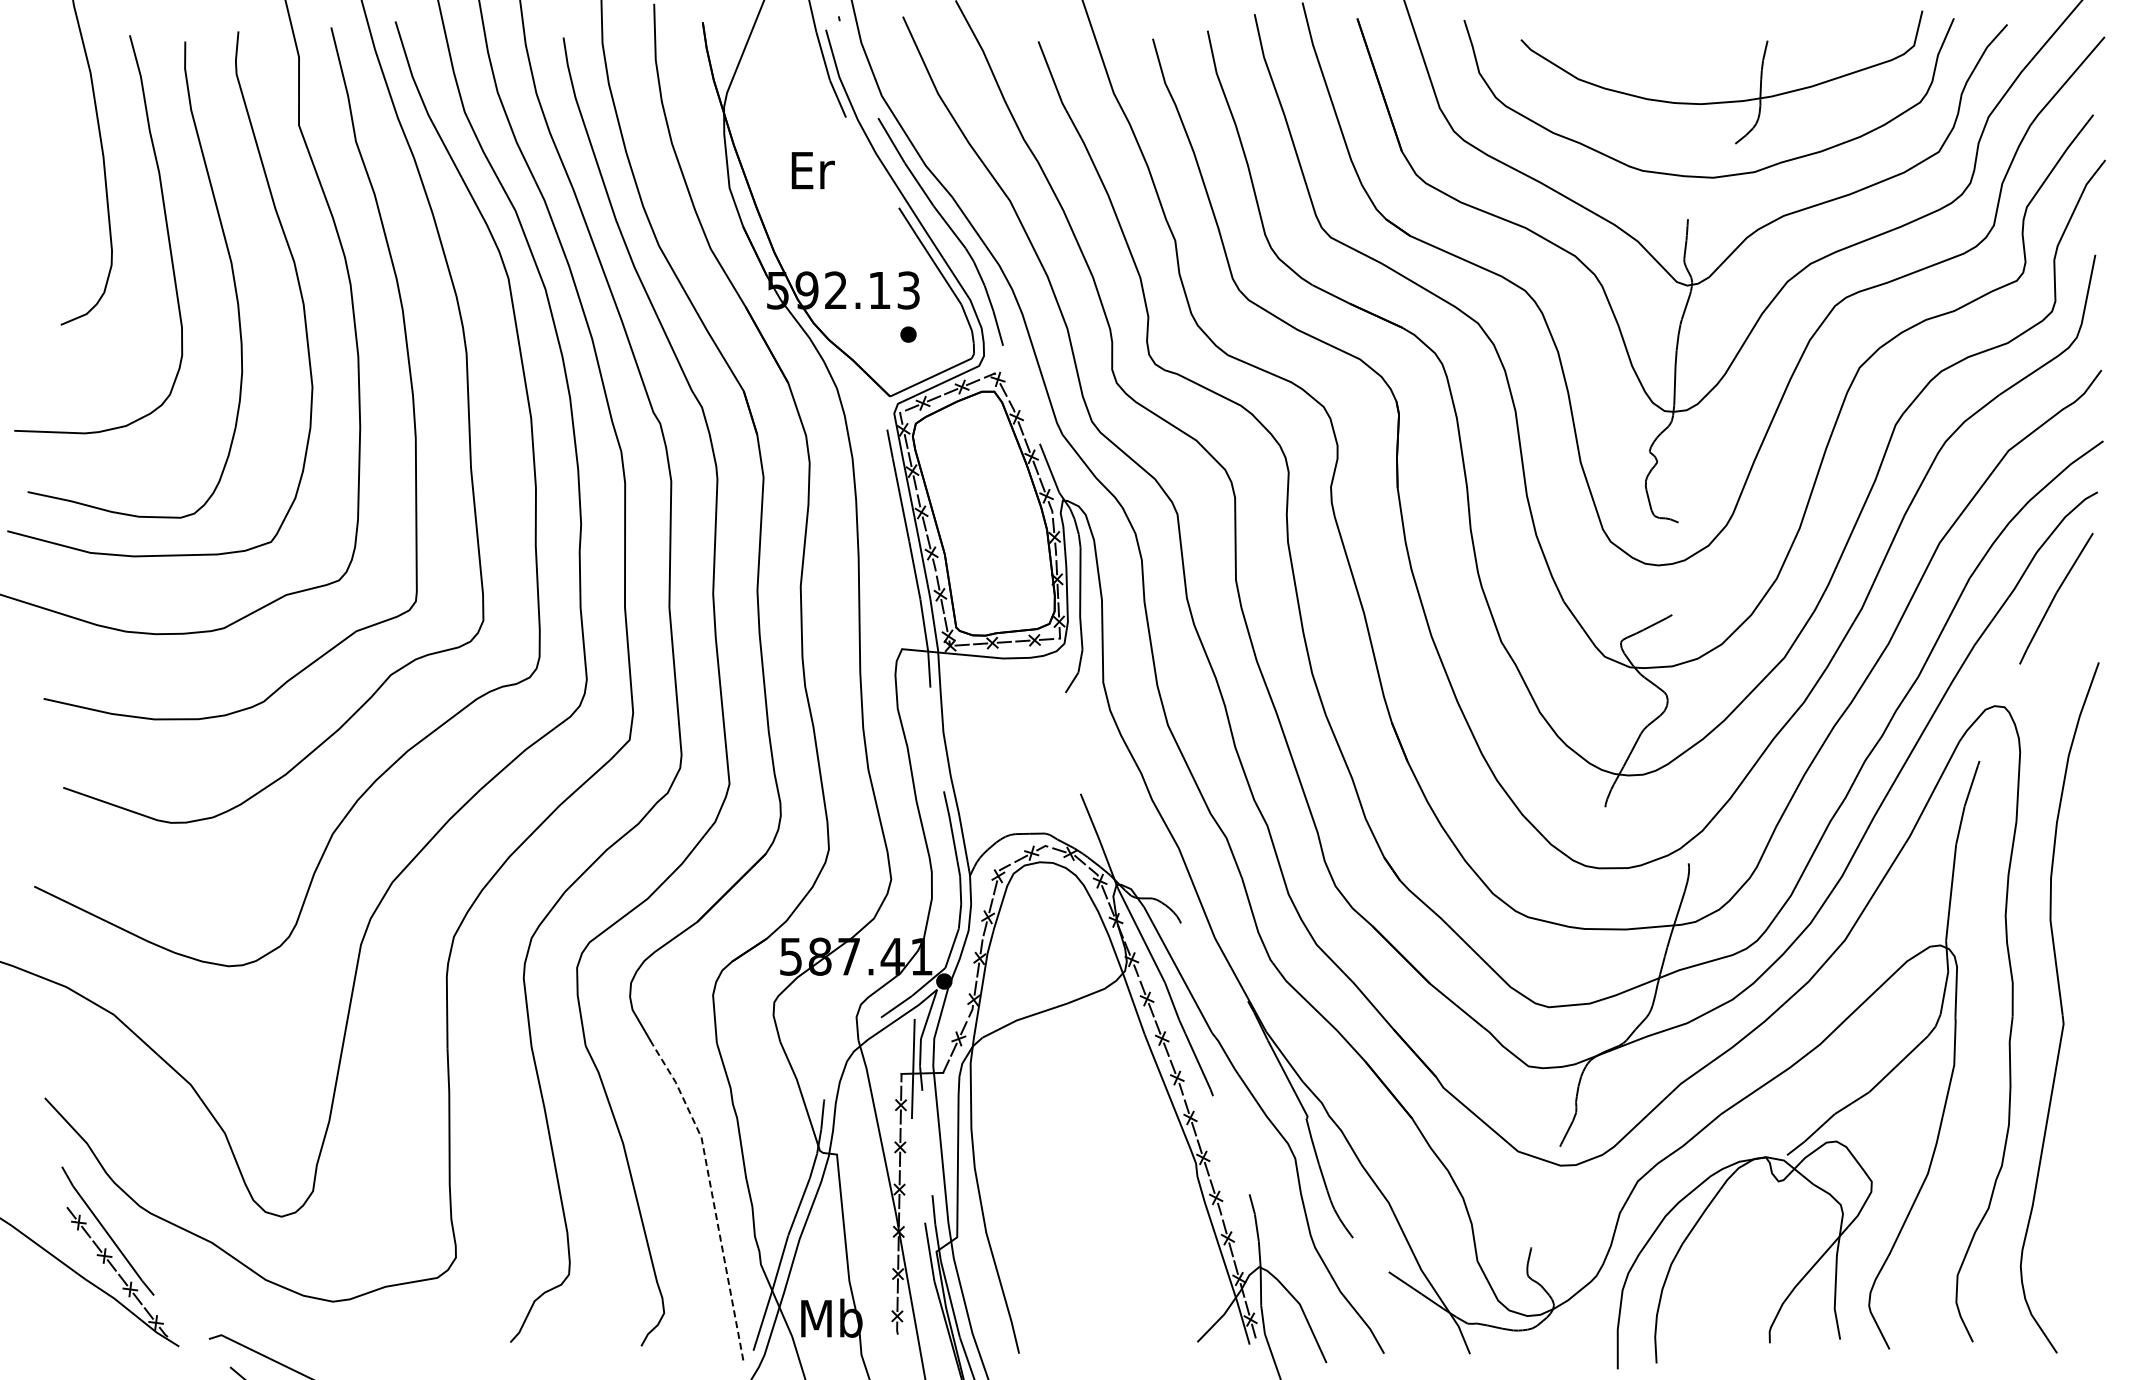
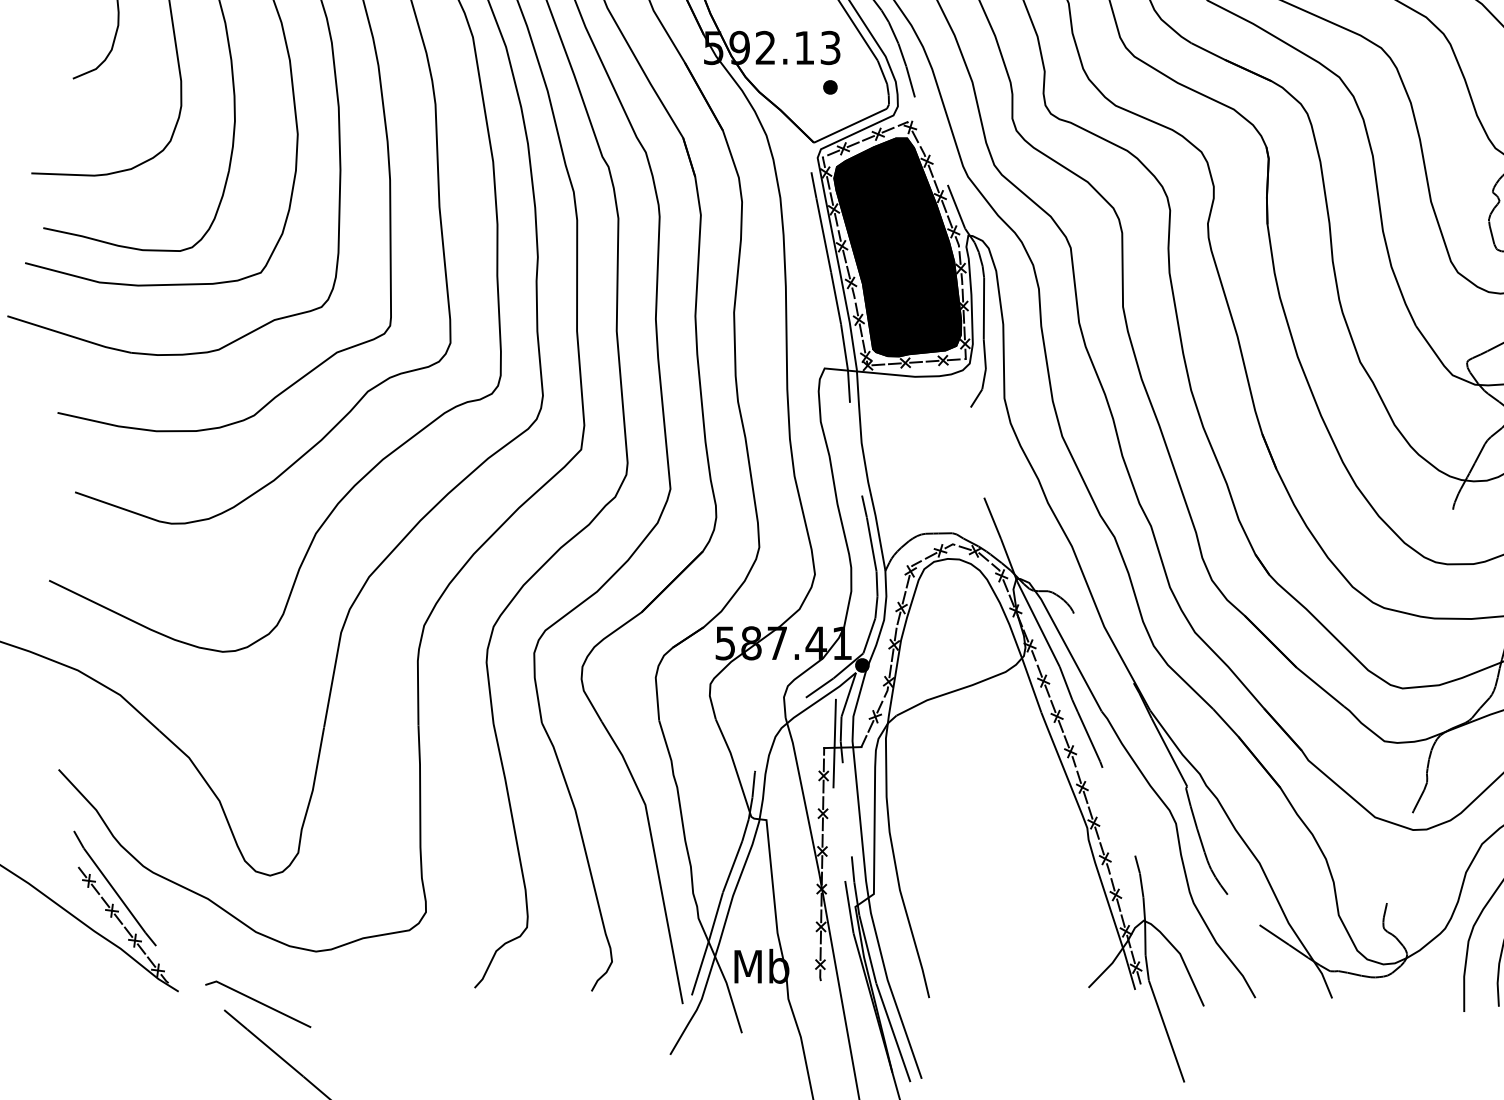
fill: (983, 513) -> (897, 247), added
line: (712, 1195) -> (655, 856), dashed -> solid

